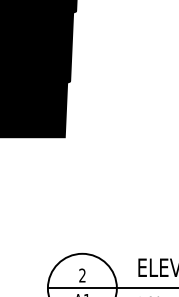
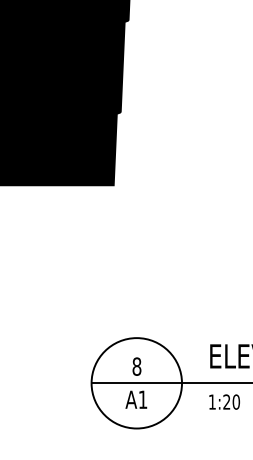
text: (82, 275) -> (136, 366), 2 -> 8

